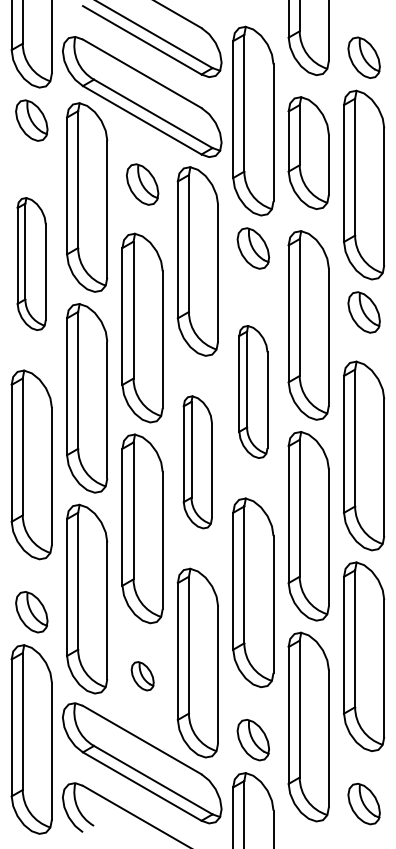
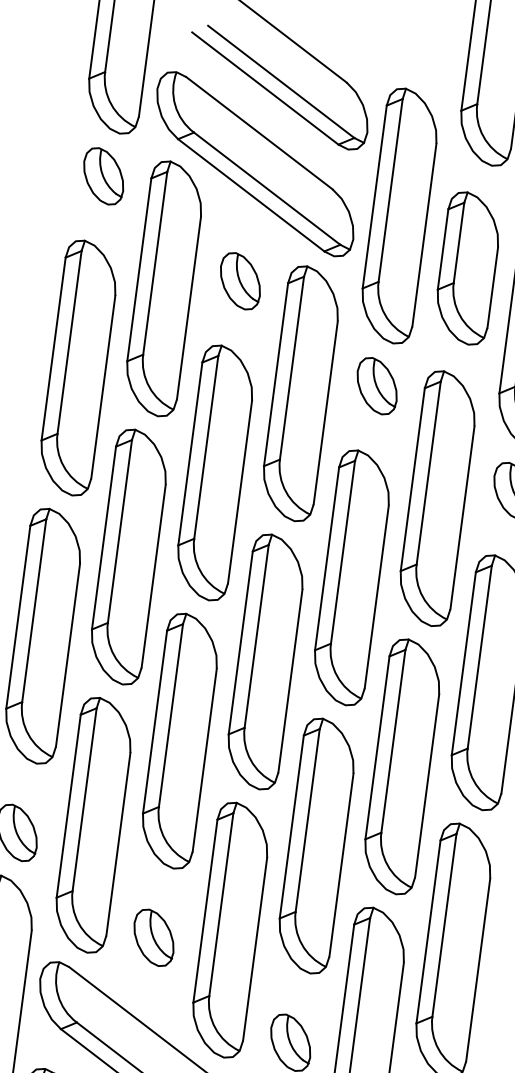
part: (31, 263) -> (78, 367), size x1.43
part: (253, 391) -> (352, 577), size x1.43
part: (197, 462) -> (264, 662), size x1.43
part: (142, 676) -> (153, 938), size x1.43

